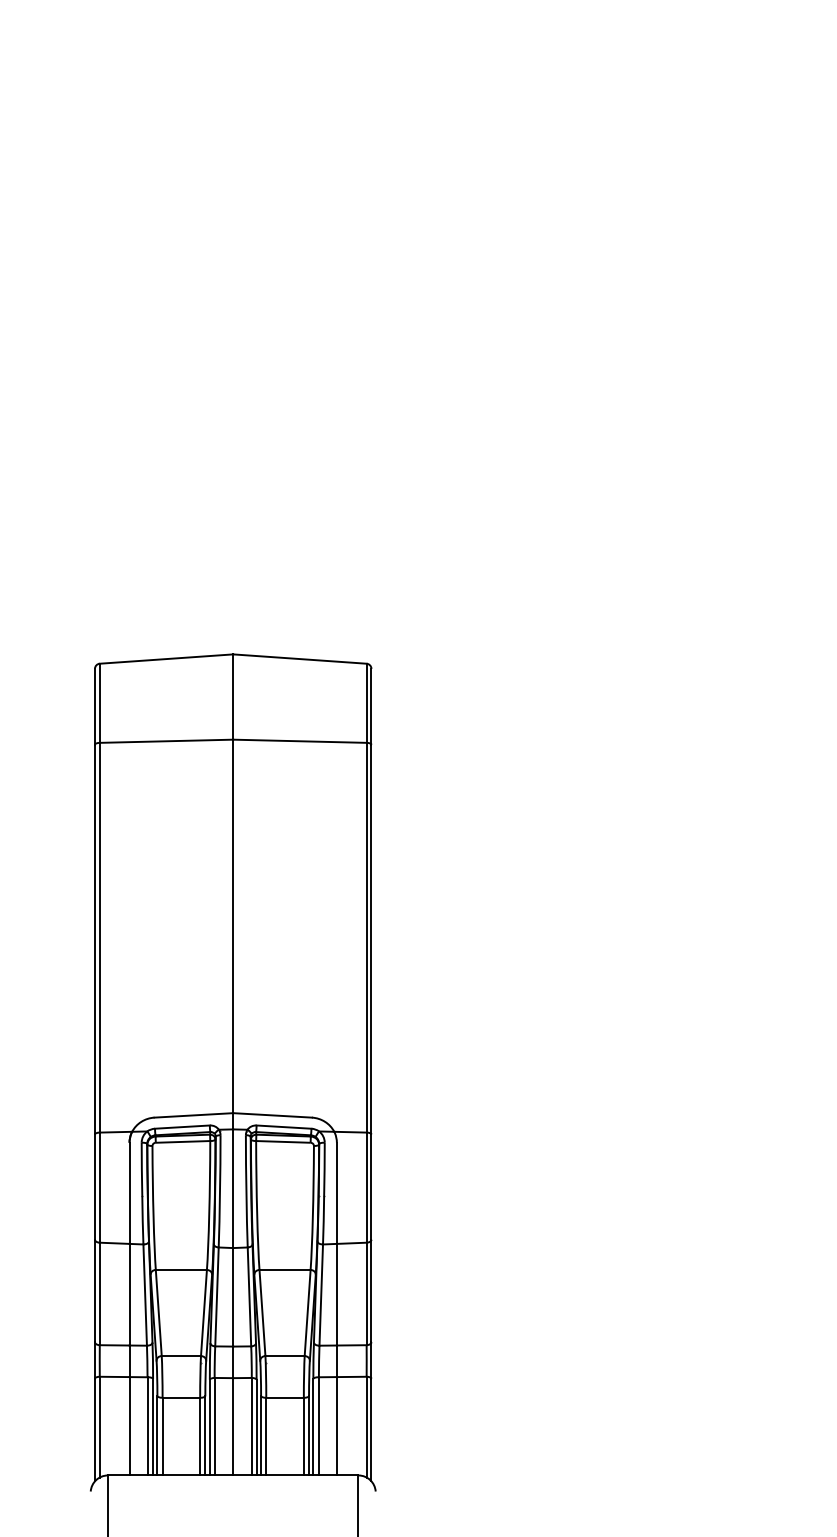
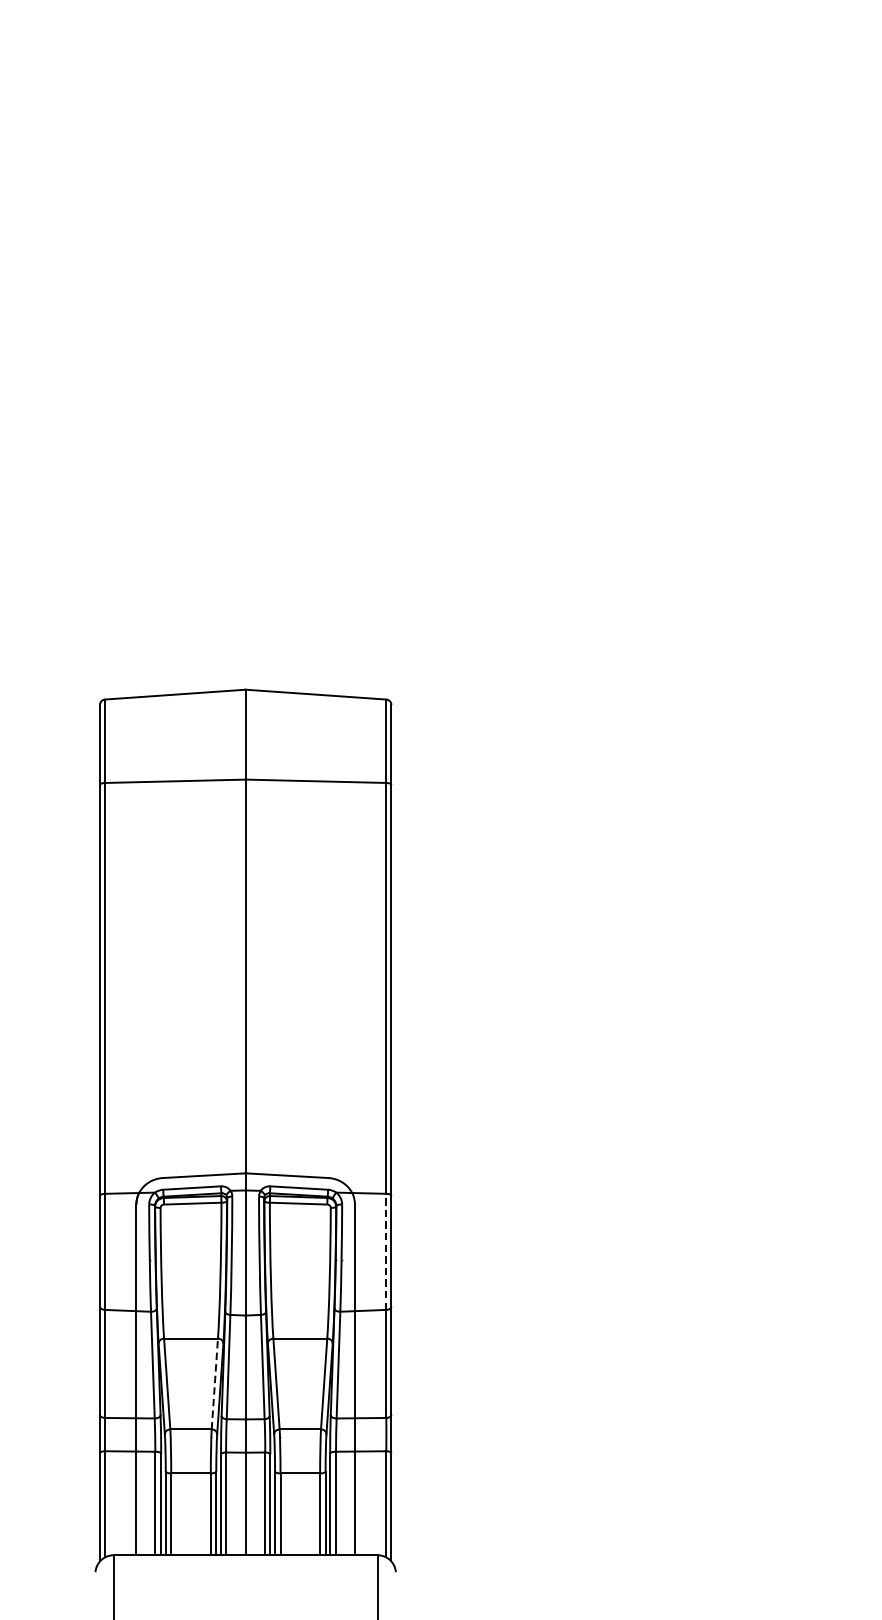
line: (366, 1187) -> (386, 1251), solid -> dashed
line: (204, 1312) -> (215, 1383), solid -> dashed

